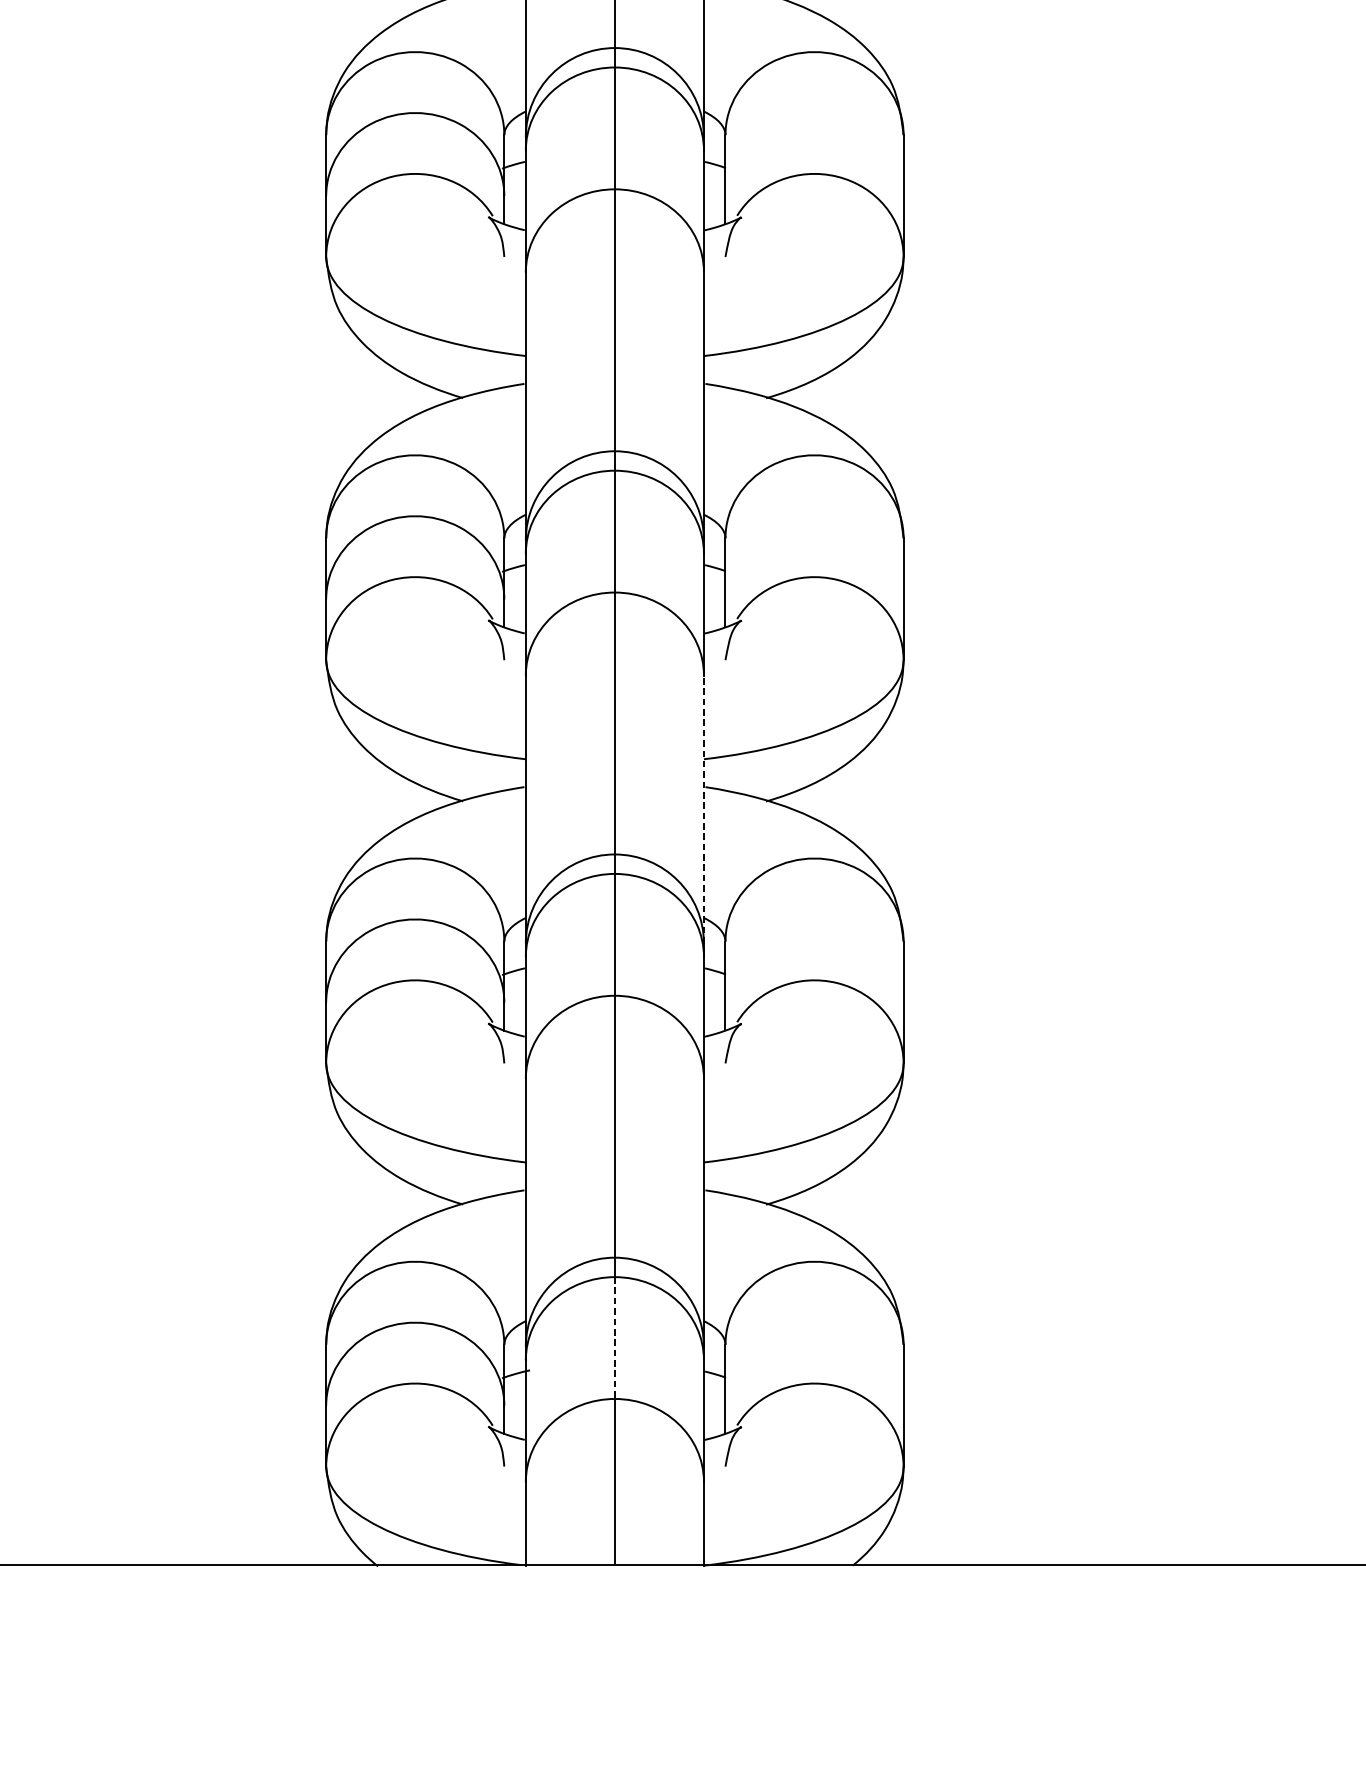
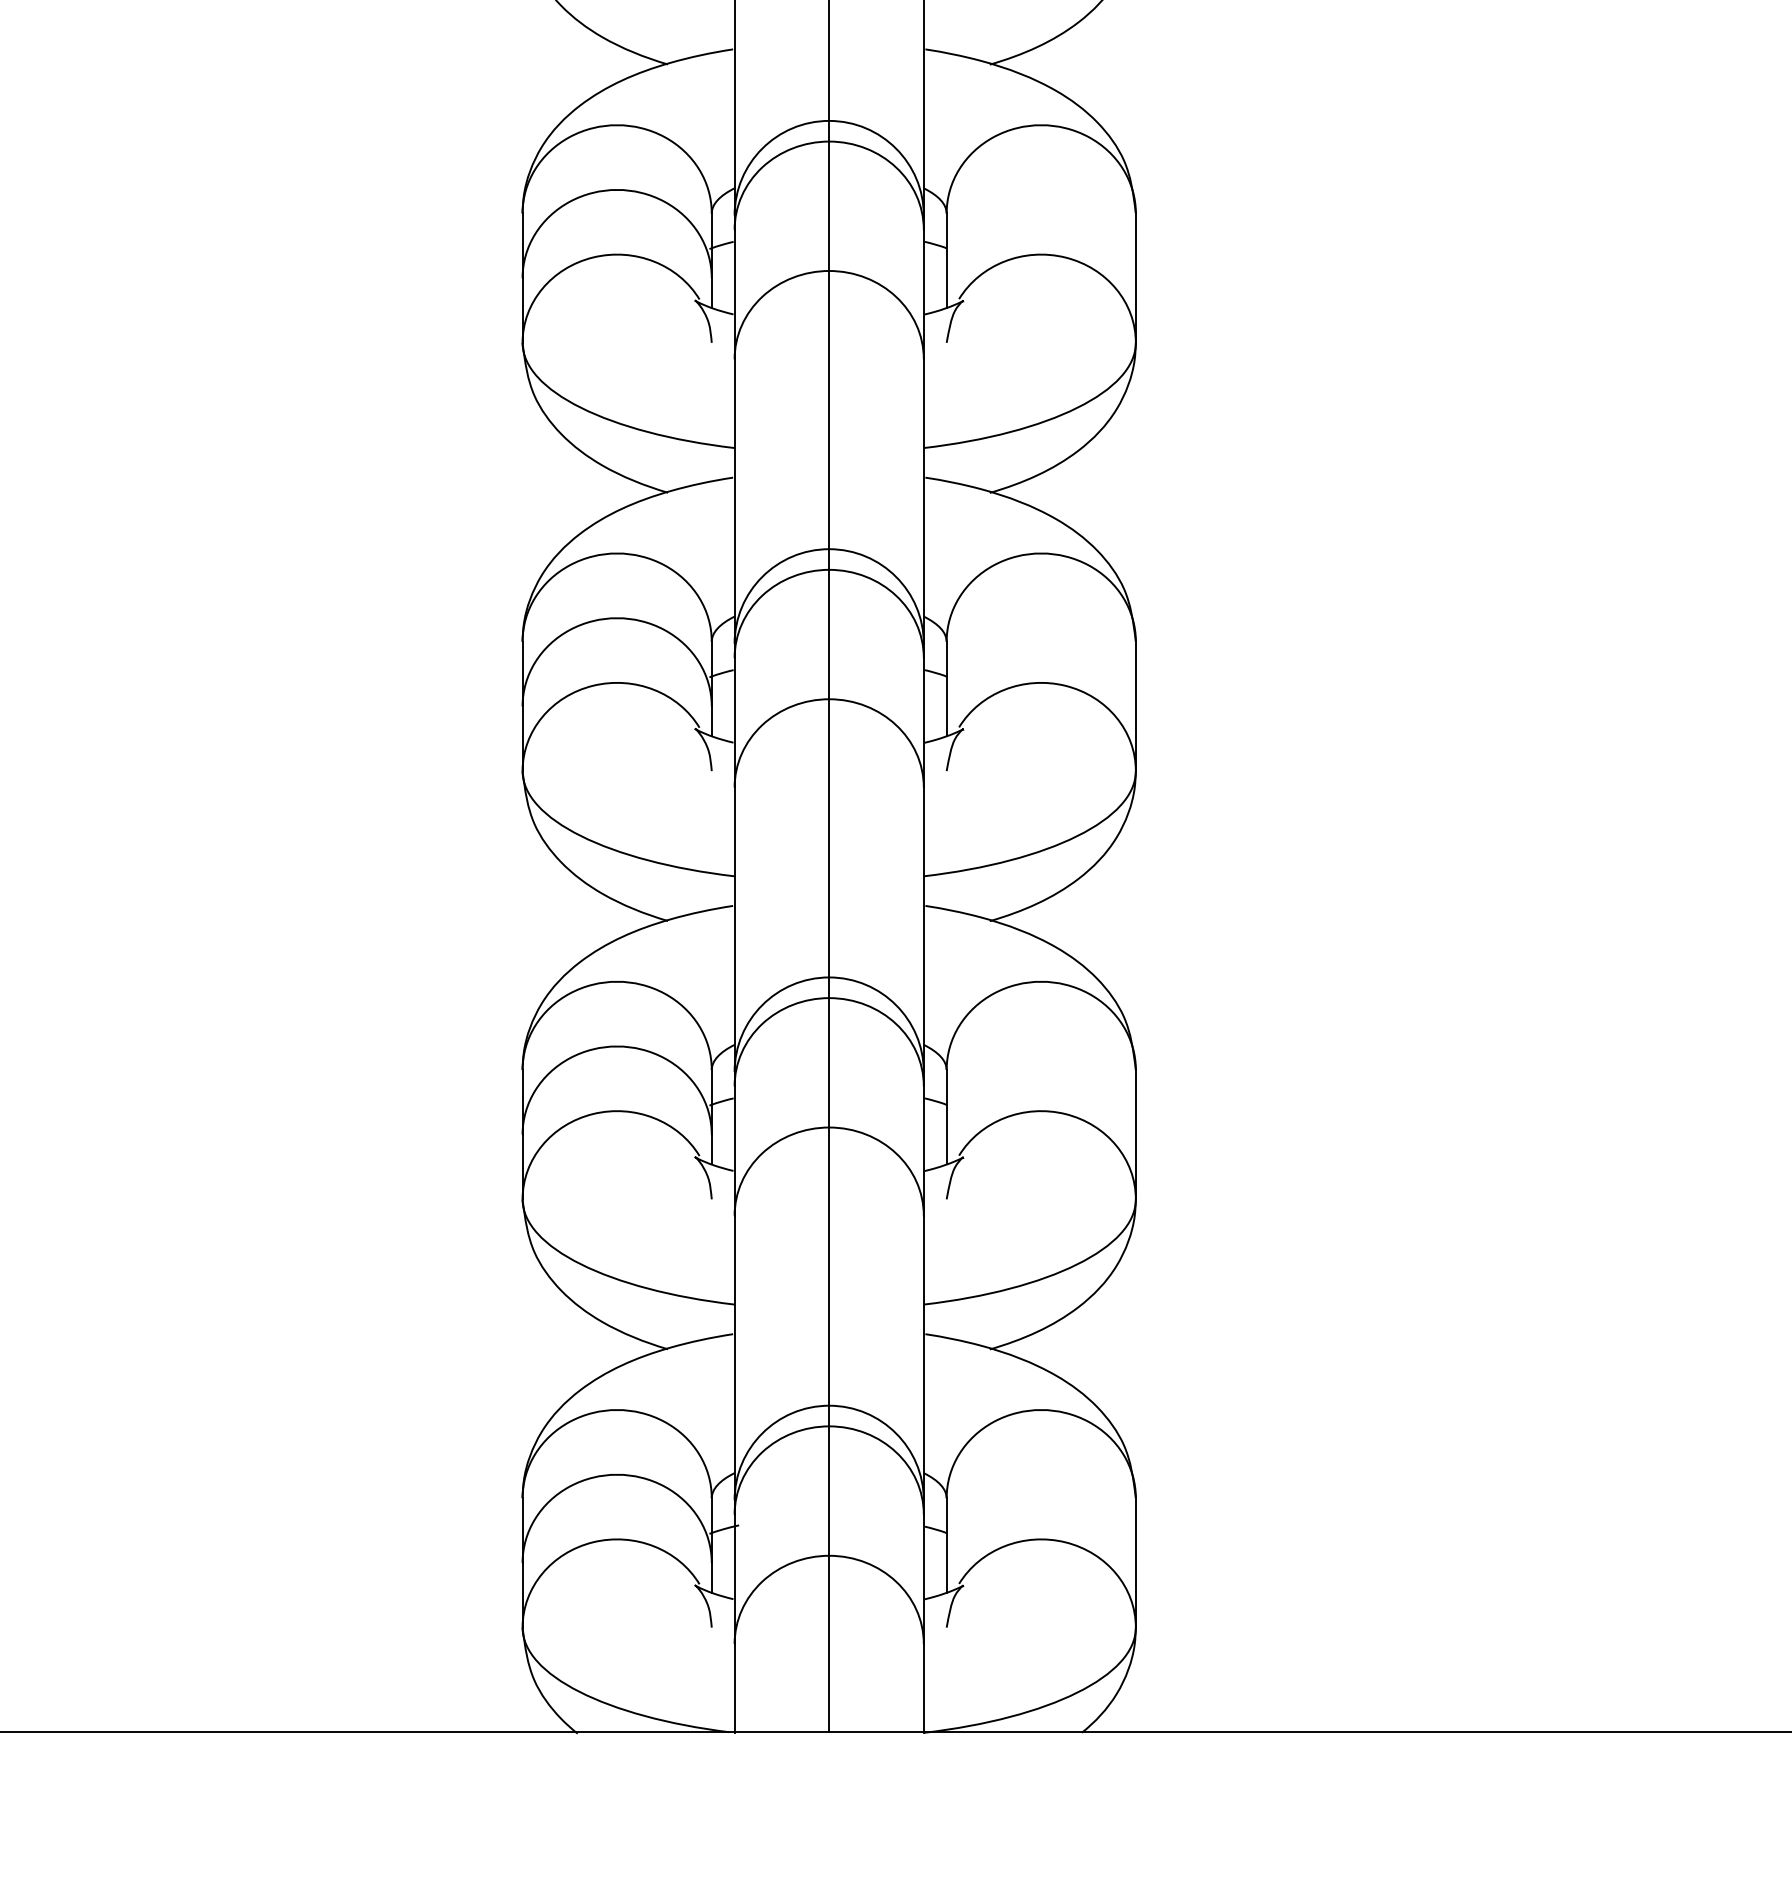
line: (703, 809) -> (923, 929), dashed -> solid
line: (615, 1338) -> (829, 1491), dashed -> solid

